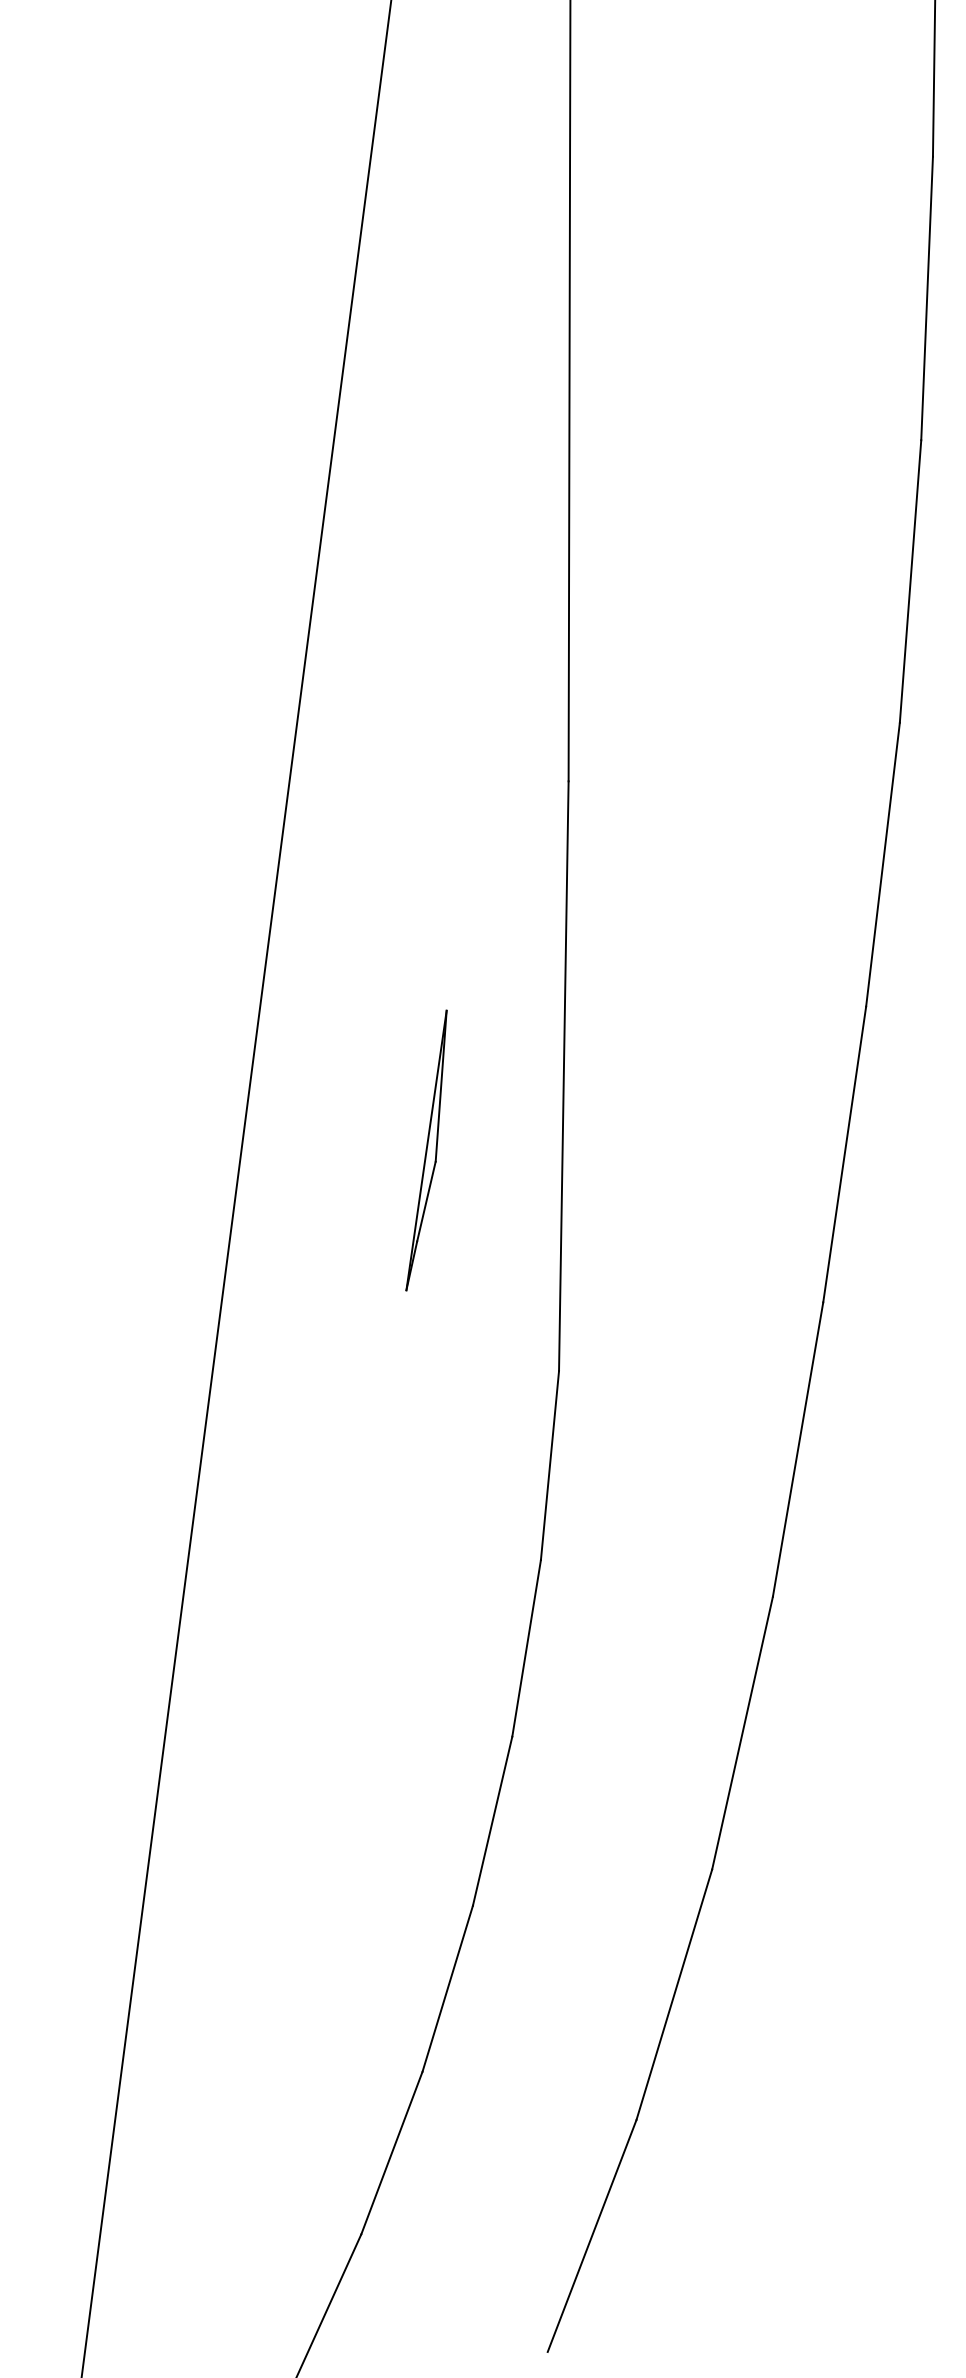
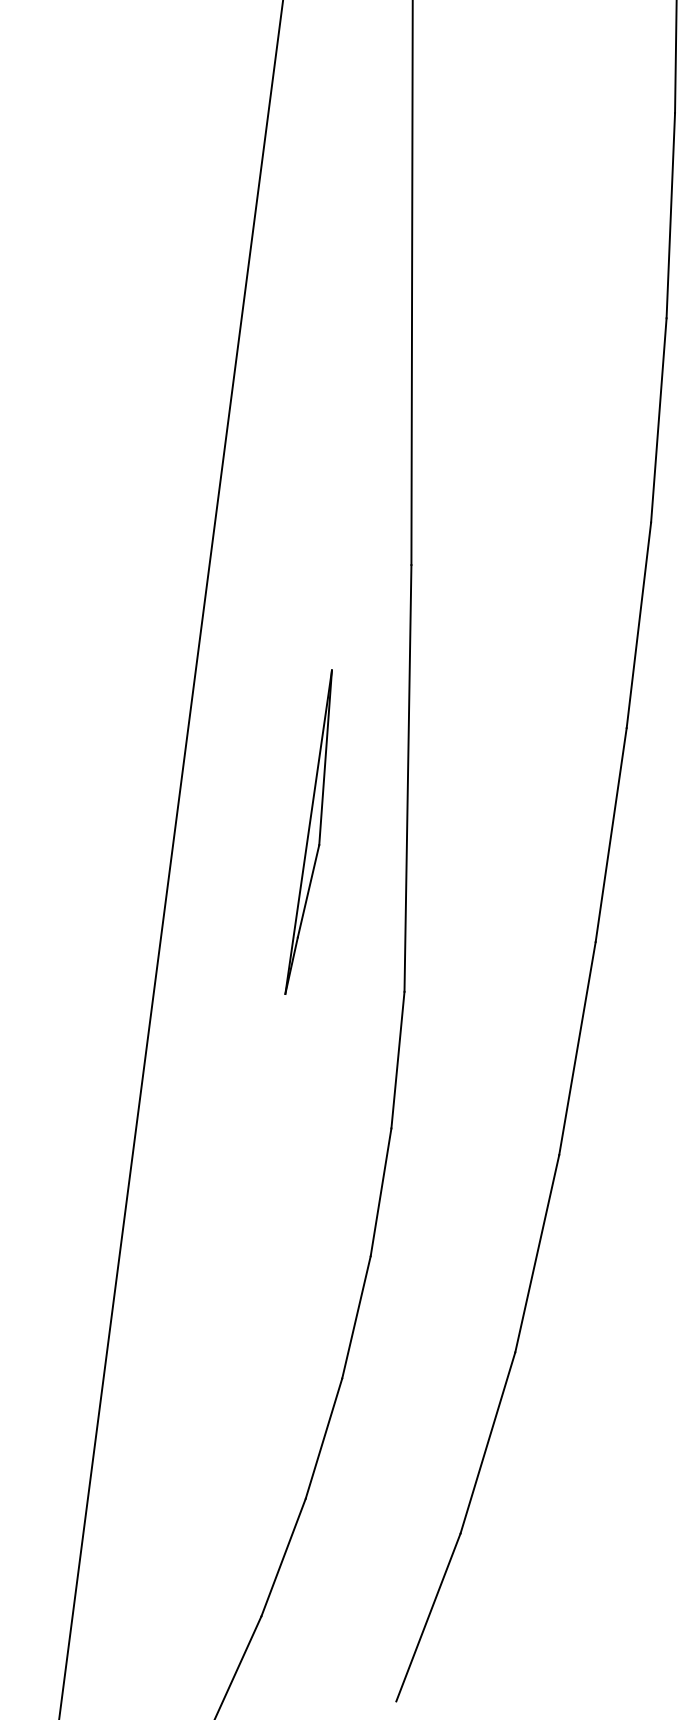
part: (426, 1150) -> (308, 832), size x1.6

